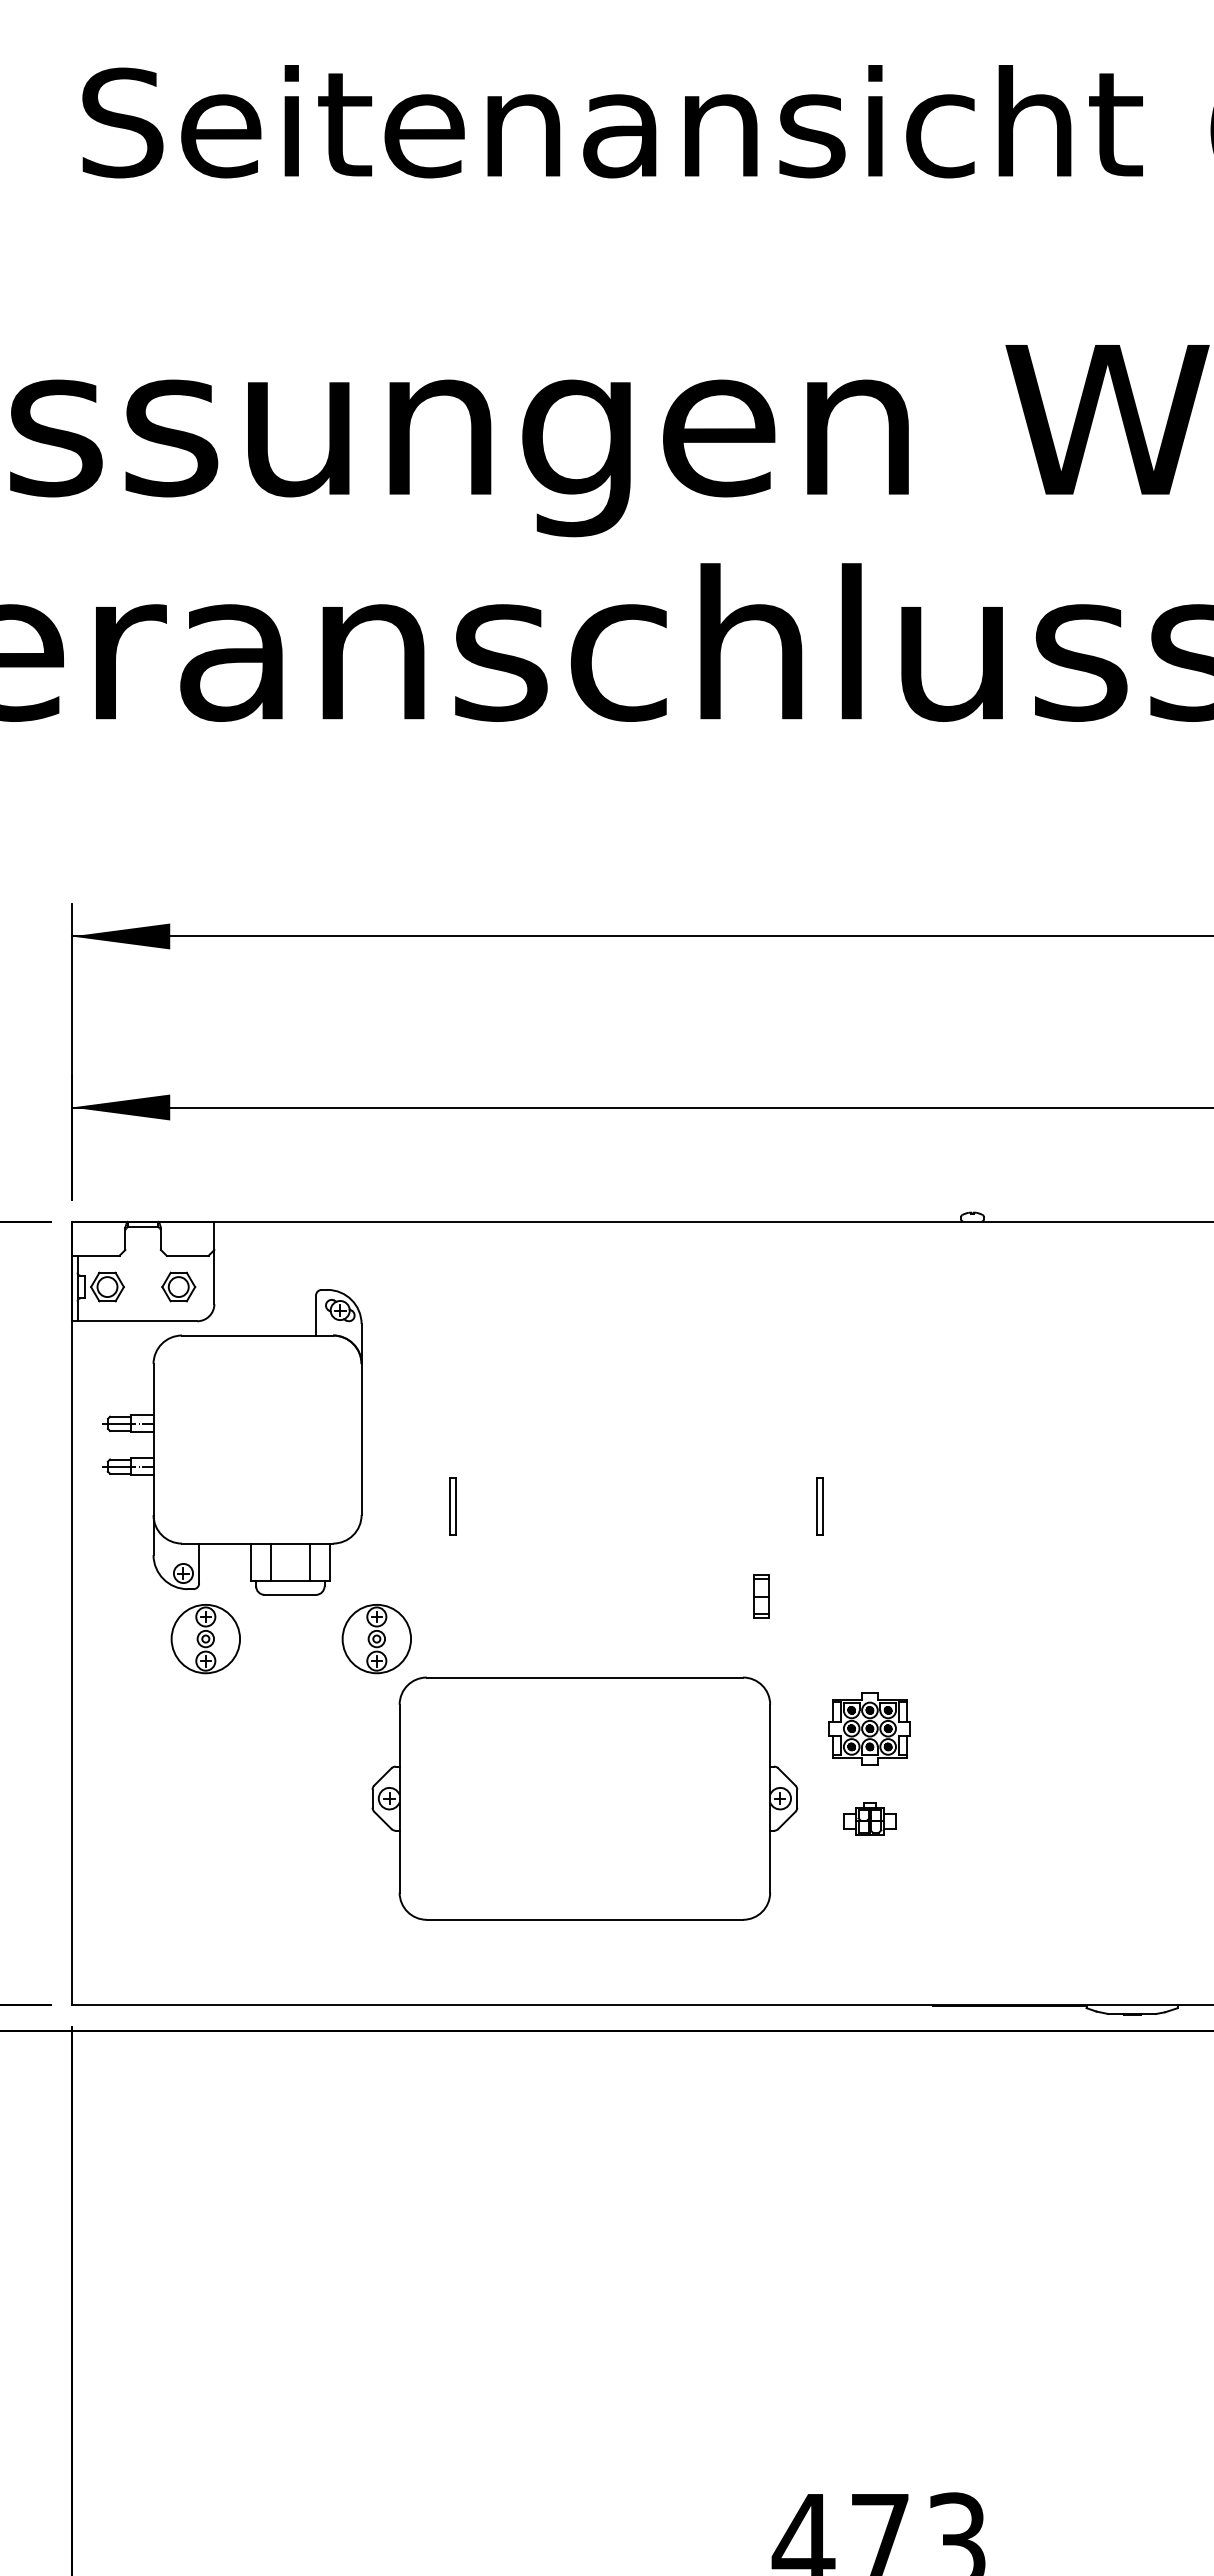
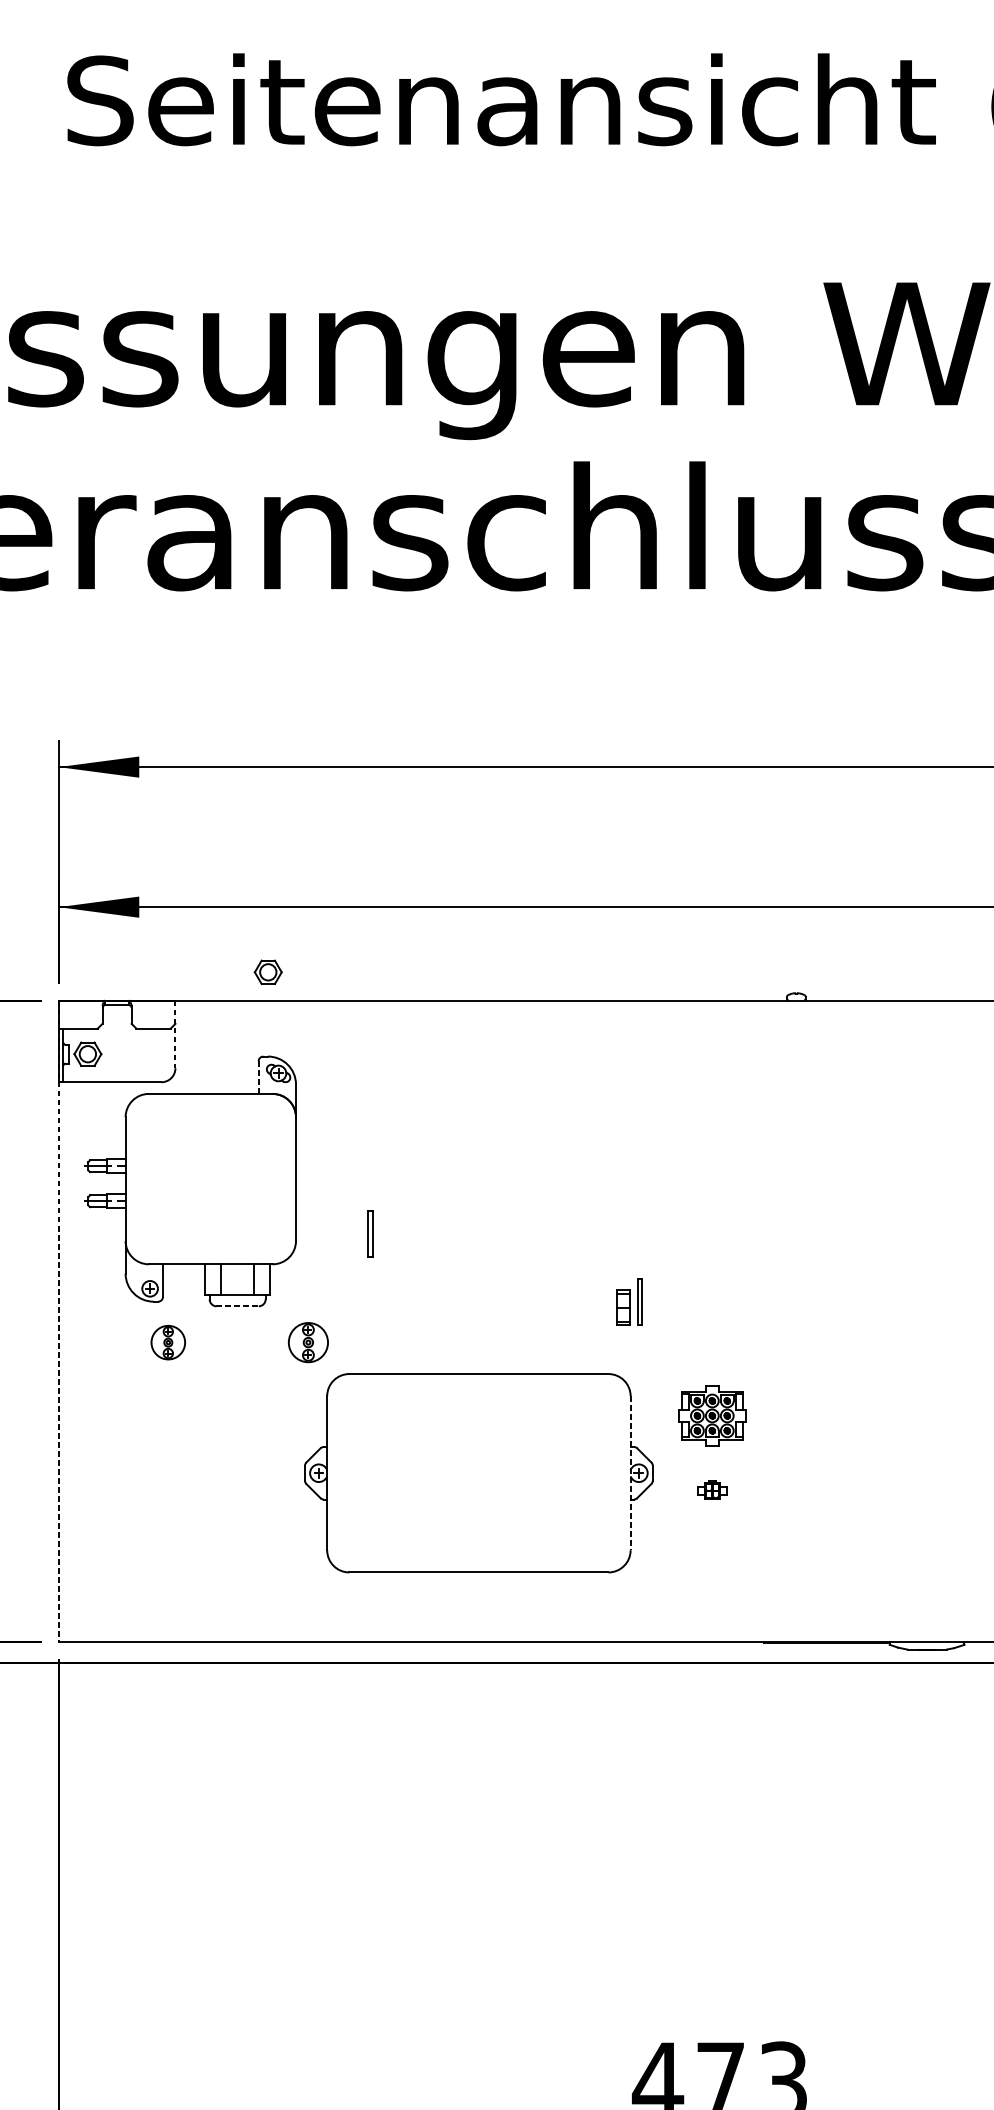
line: (214, 1263) -> (175, 1034), solid -> dashed
part: (178, 1286) -> (268, 971), moved
line: (316, 1315) -> (259, 1077), solid -> dashed
part: (819, 1506) -> (639, 1301), moved
line: (290, 1594) -> (237, 1306), solid -> dashed
line: (71, 1613) -> (58, 1321), solid -> dashed
part: (205, 1639) -> (168, 1342), size x0.6
part: (376, 1639) -> (308, 1342), size x0.7
line: (770, 1799) -> (630, 1473), solid -> dashed
part: (869, 1818) -> (711, 1489), size x0.7

